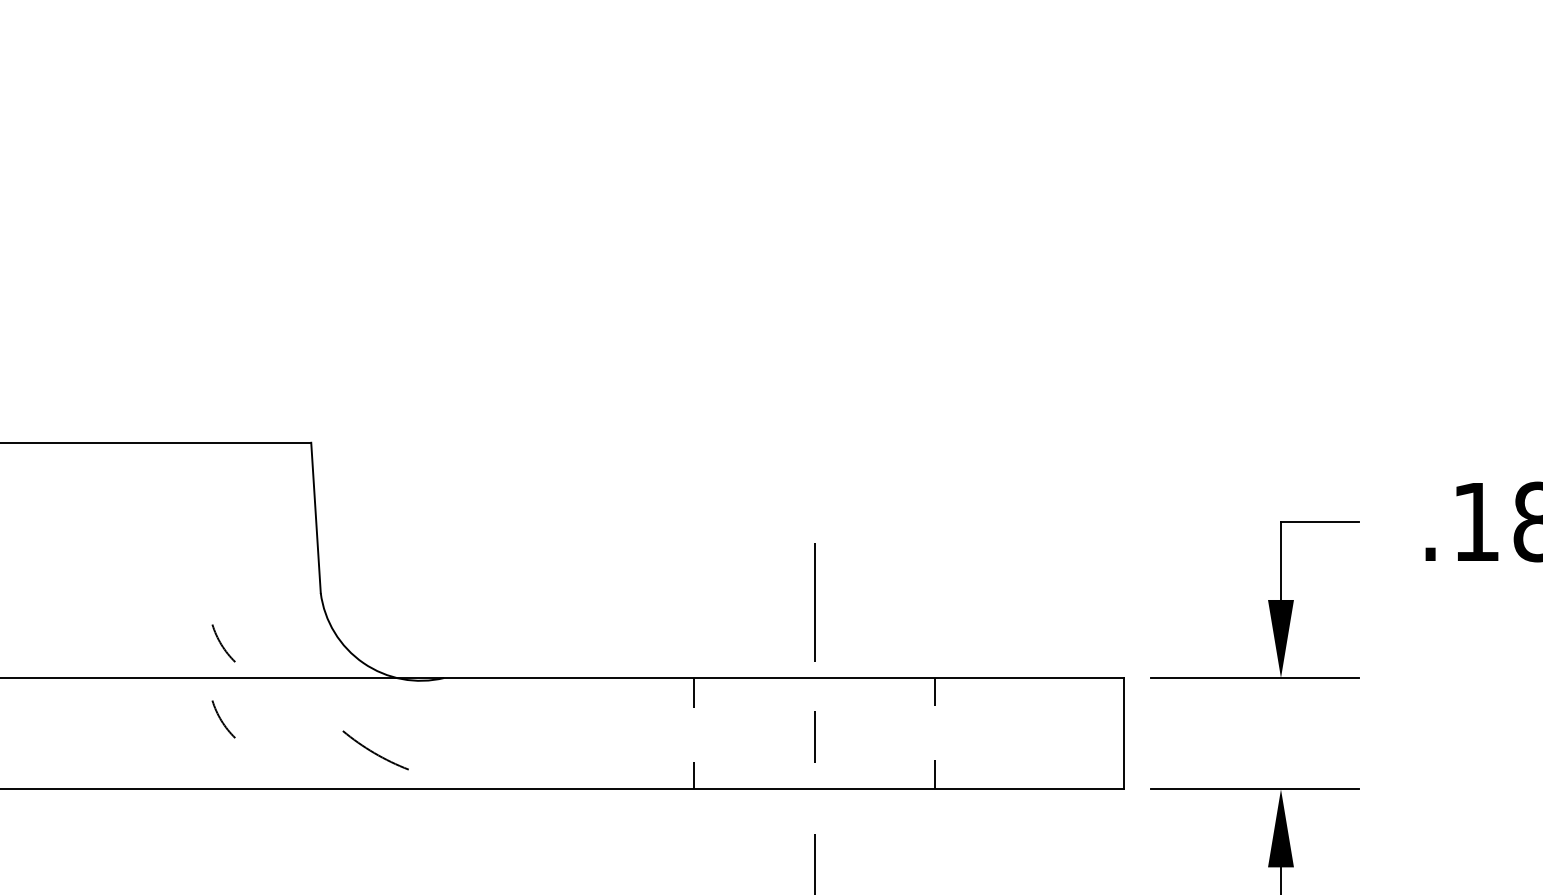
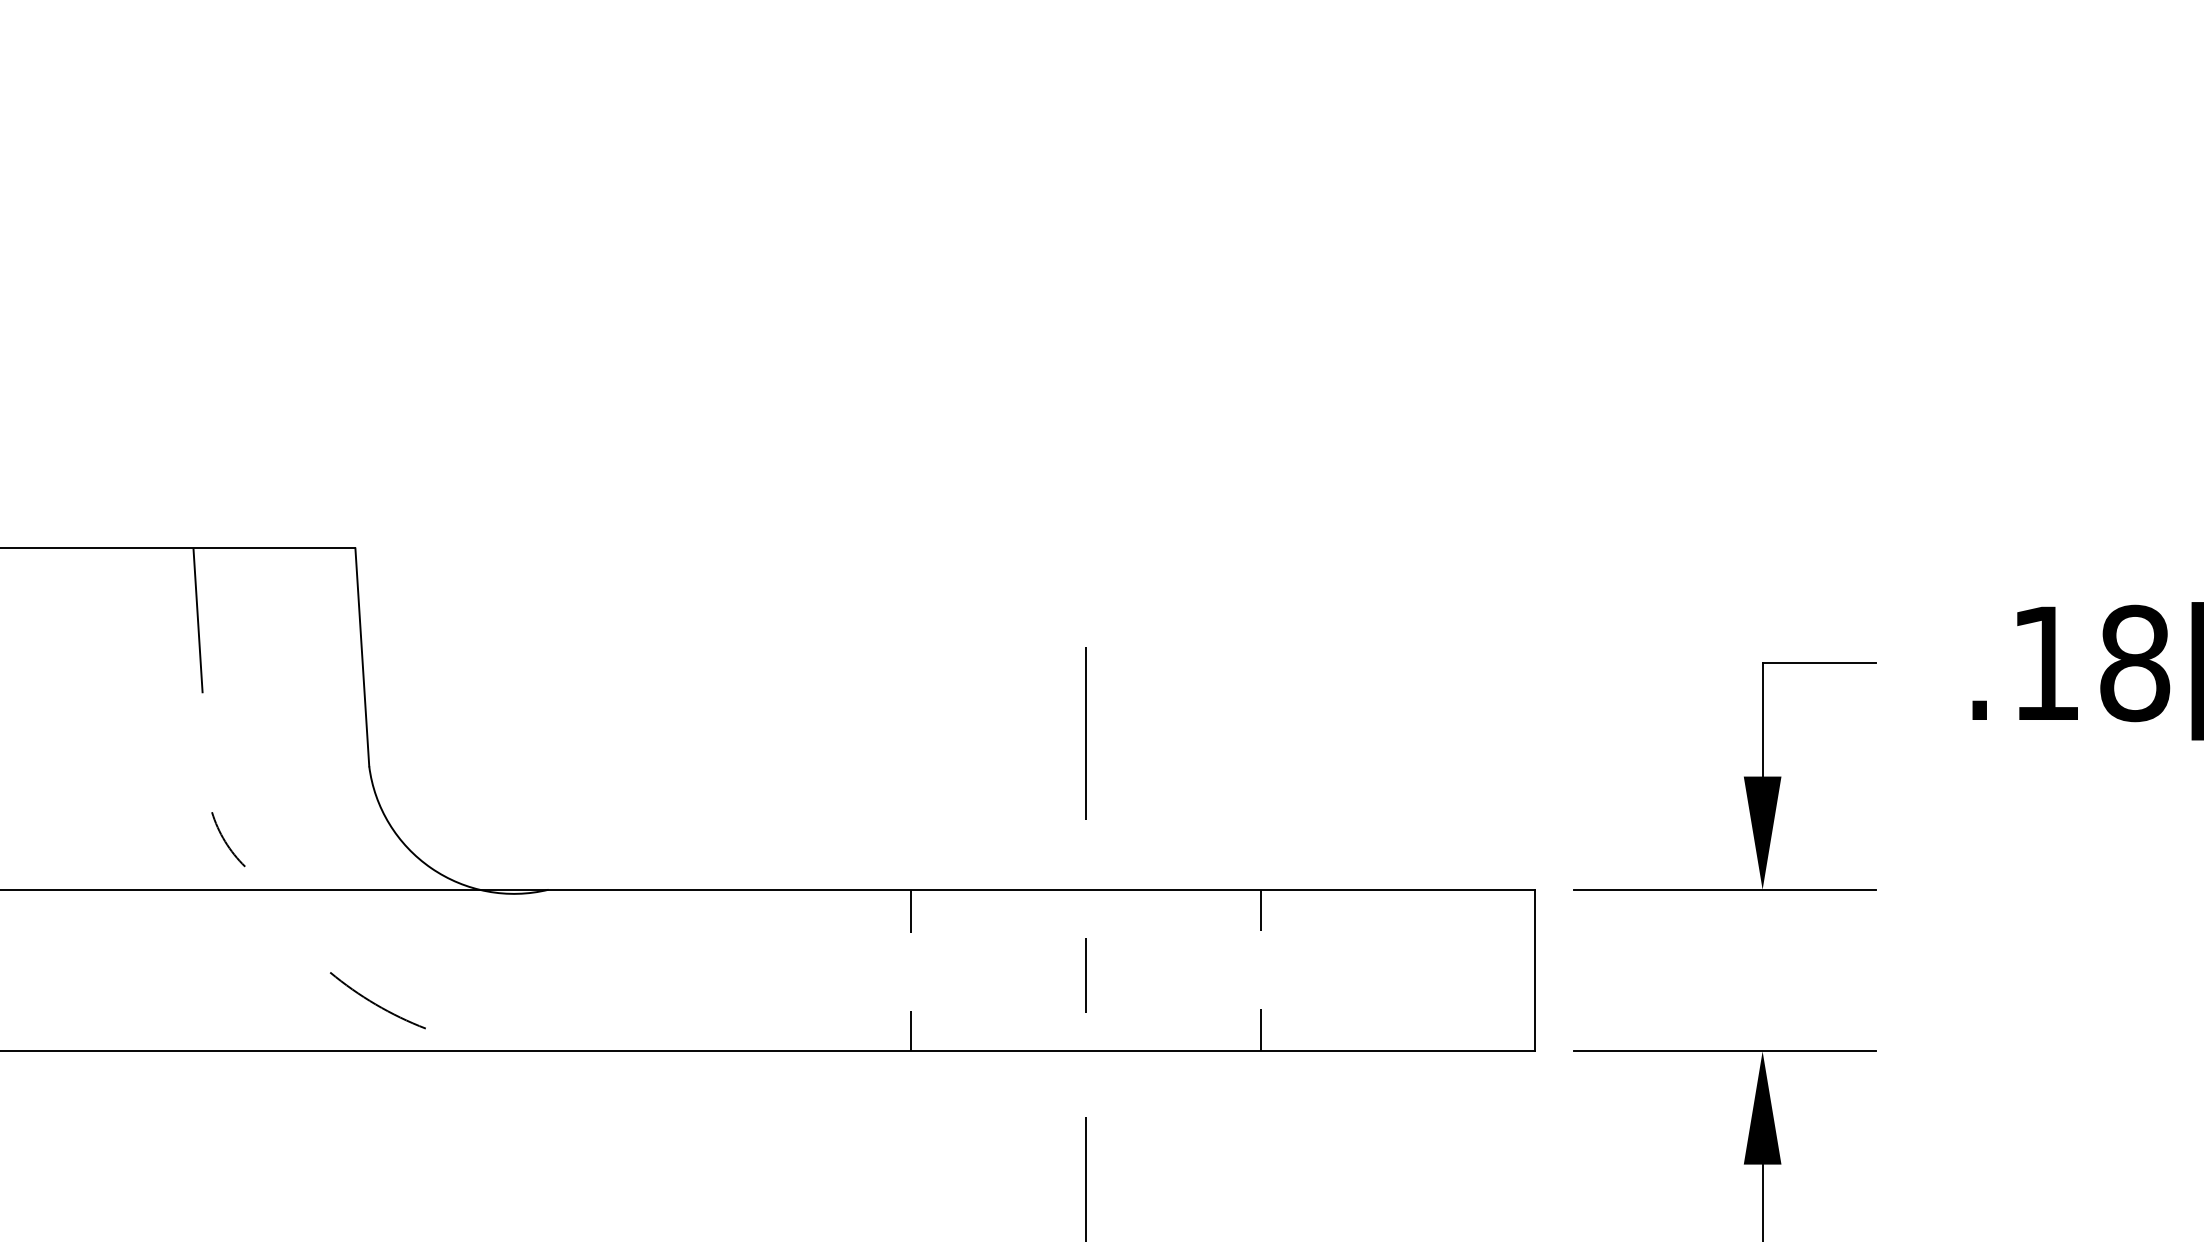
line: (202, 492) -> (197, 620), added
line: (814, 602) -> (1085, 733), moved
arc: (222, 720) -> (226, 951), removed
arc: (375, 752) -> (377, 1003), moved

